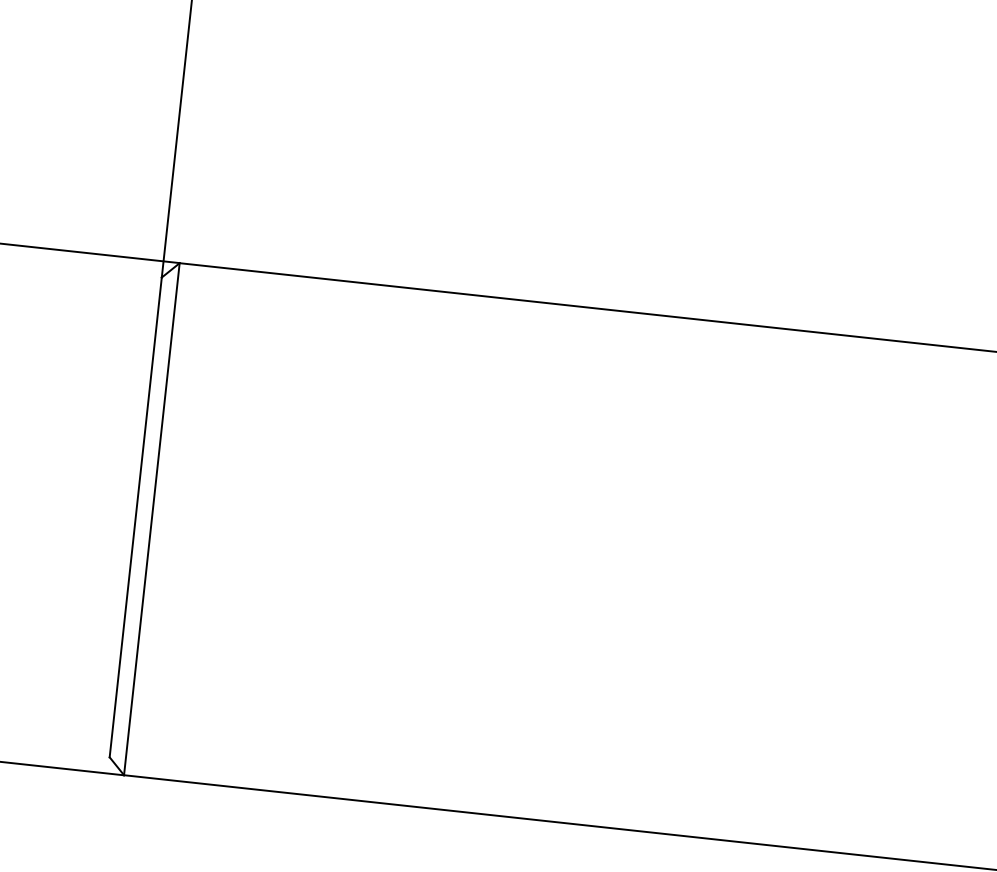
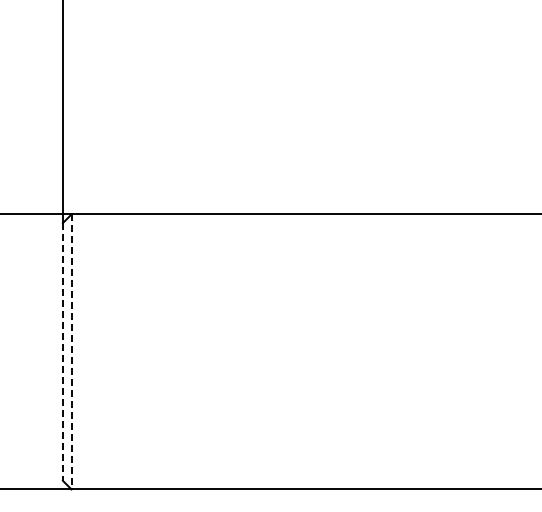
line: (135, 516) -> (62, 351), solid -> dashed
line: (151, 520) -> (71, 352), solid -> dashed

